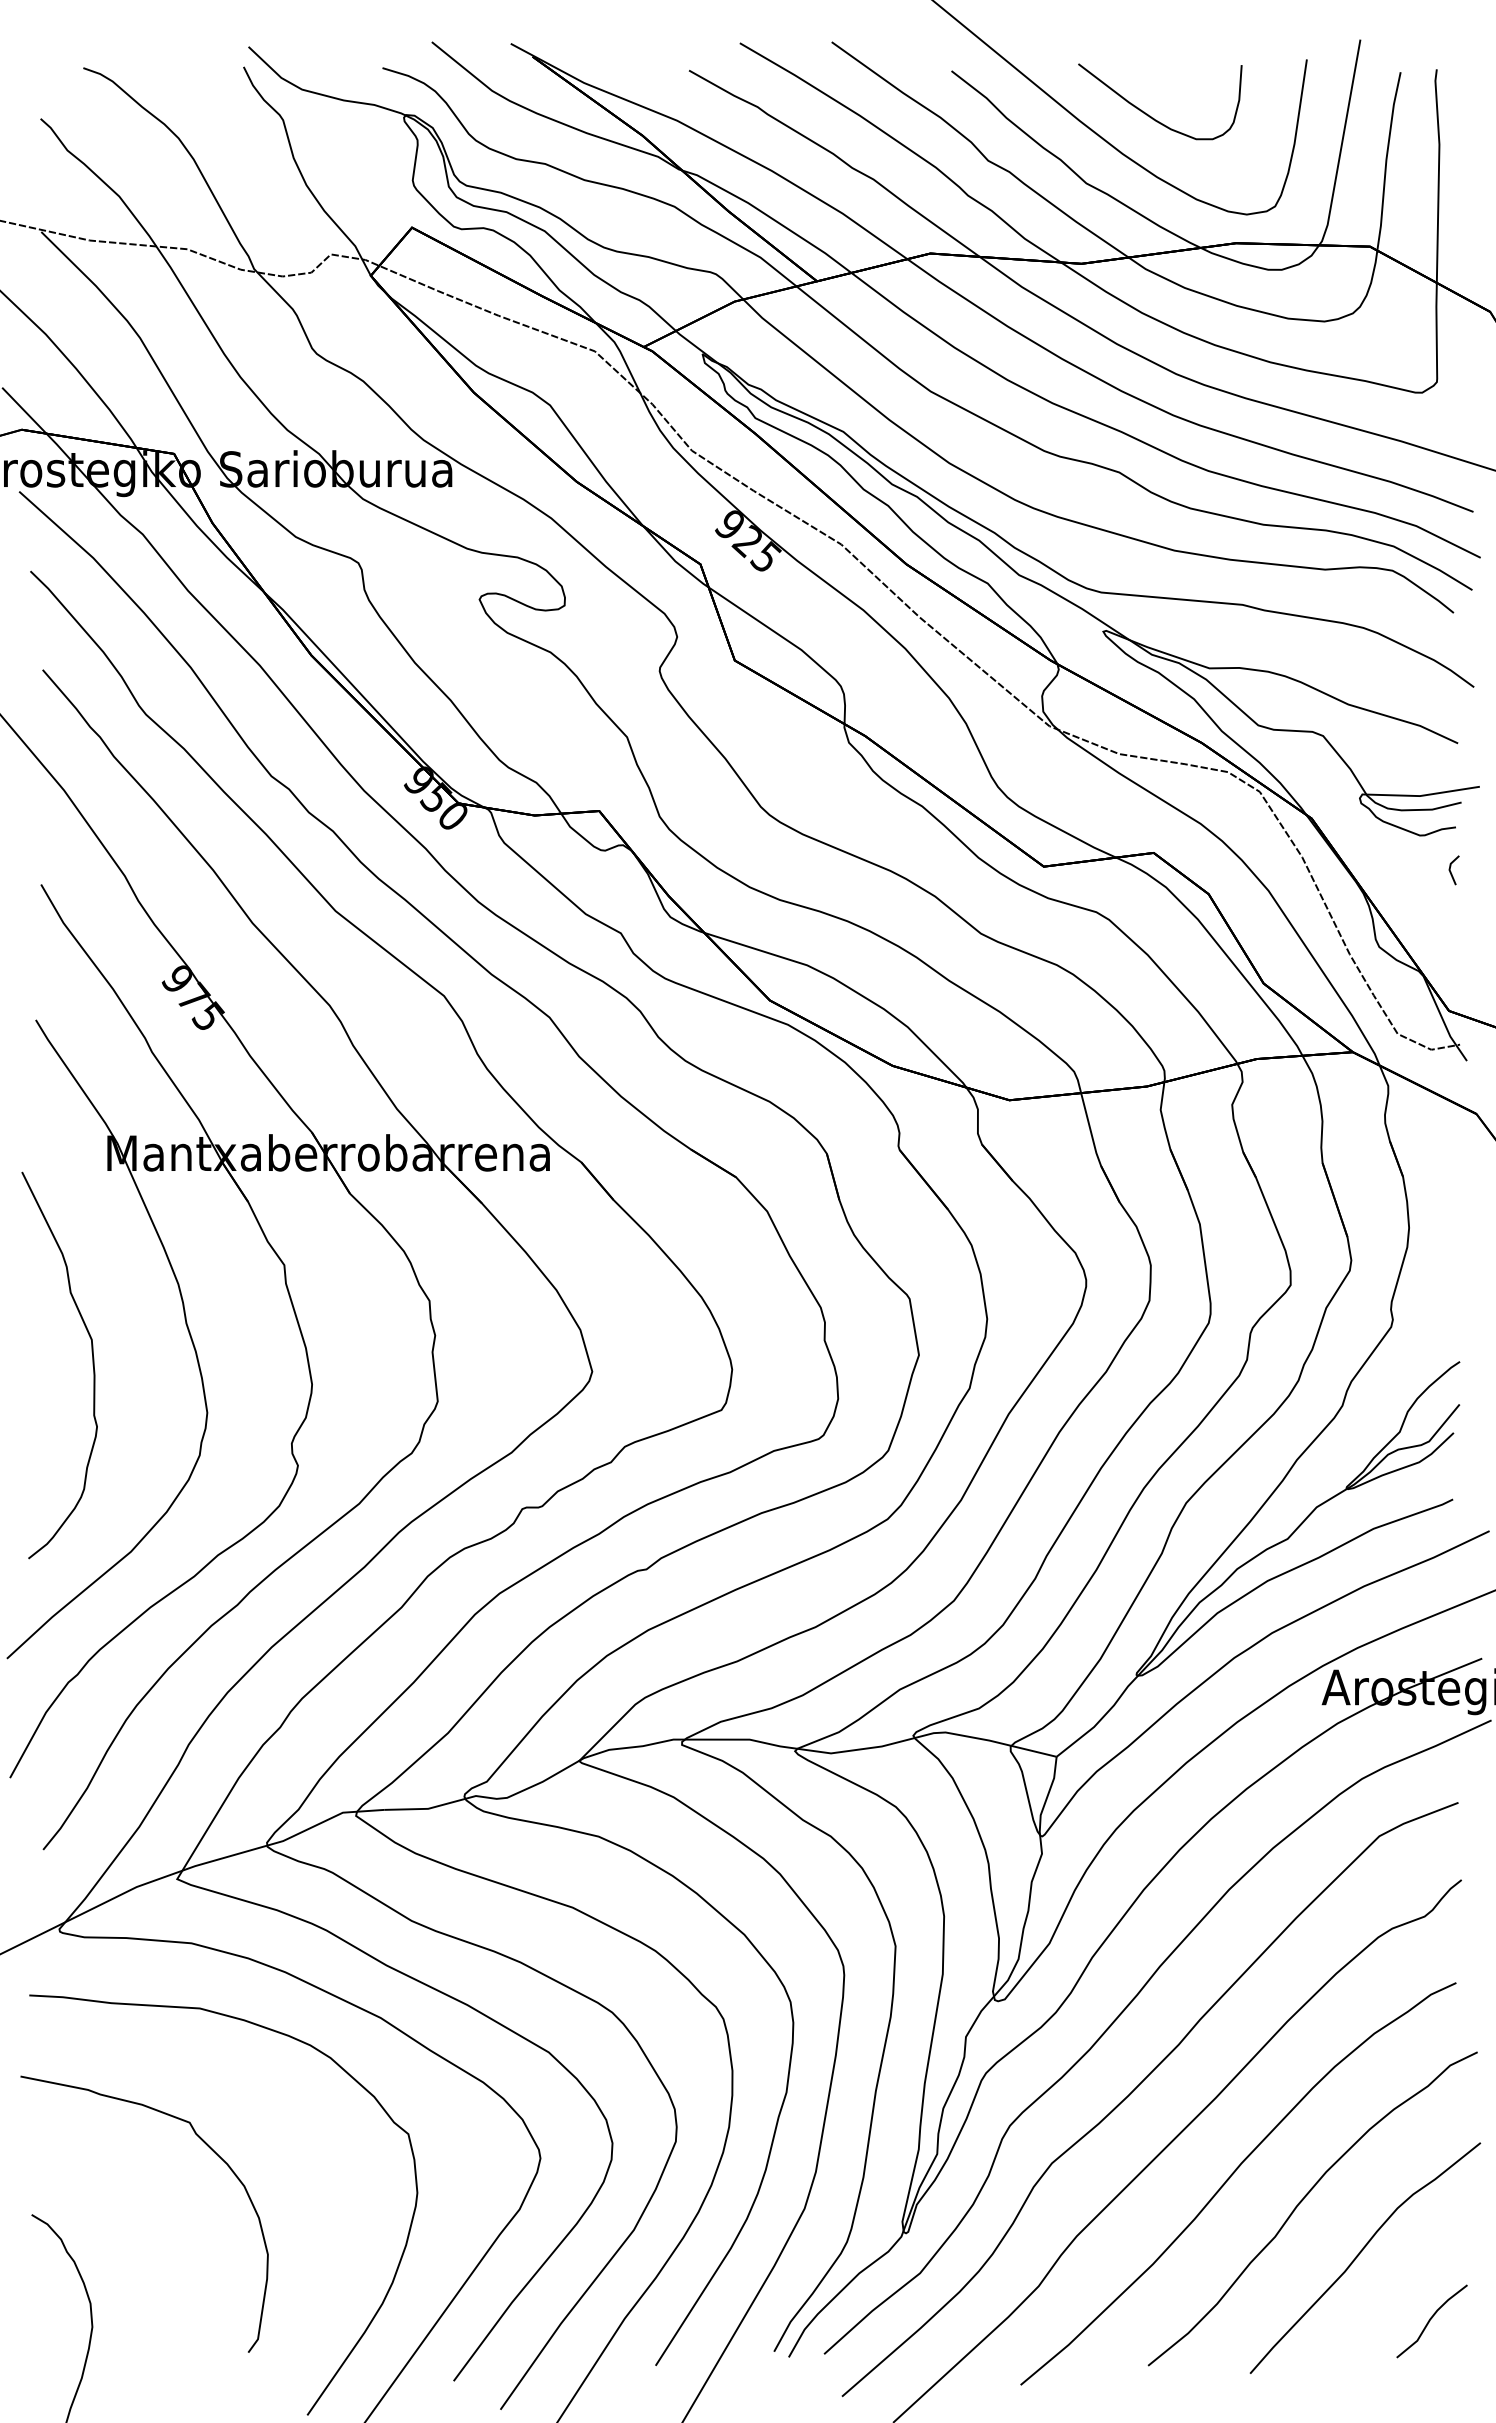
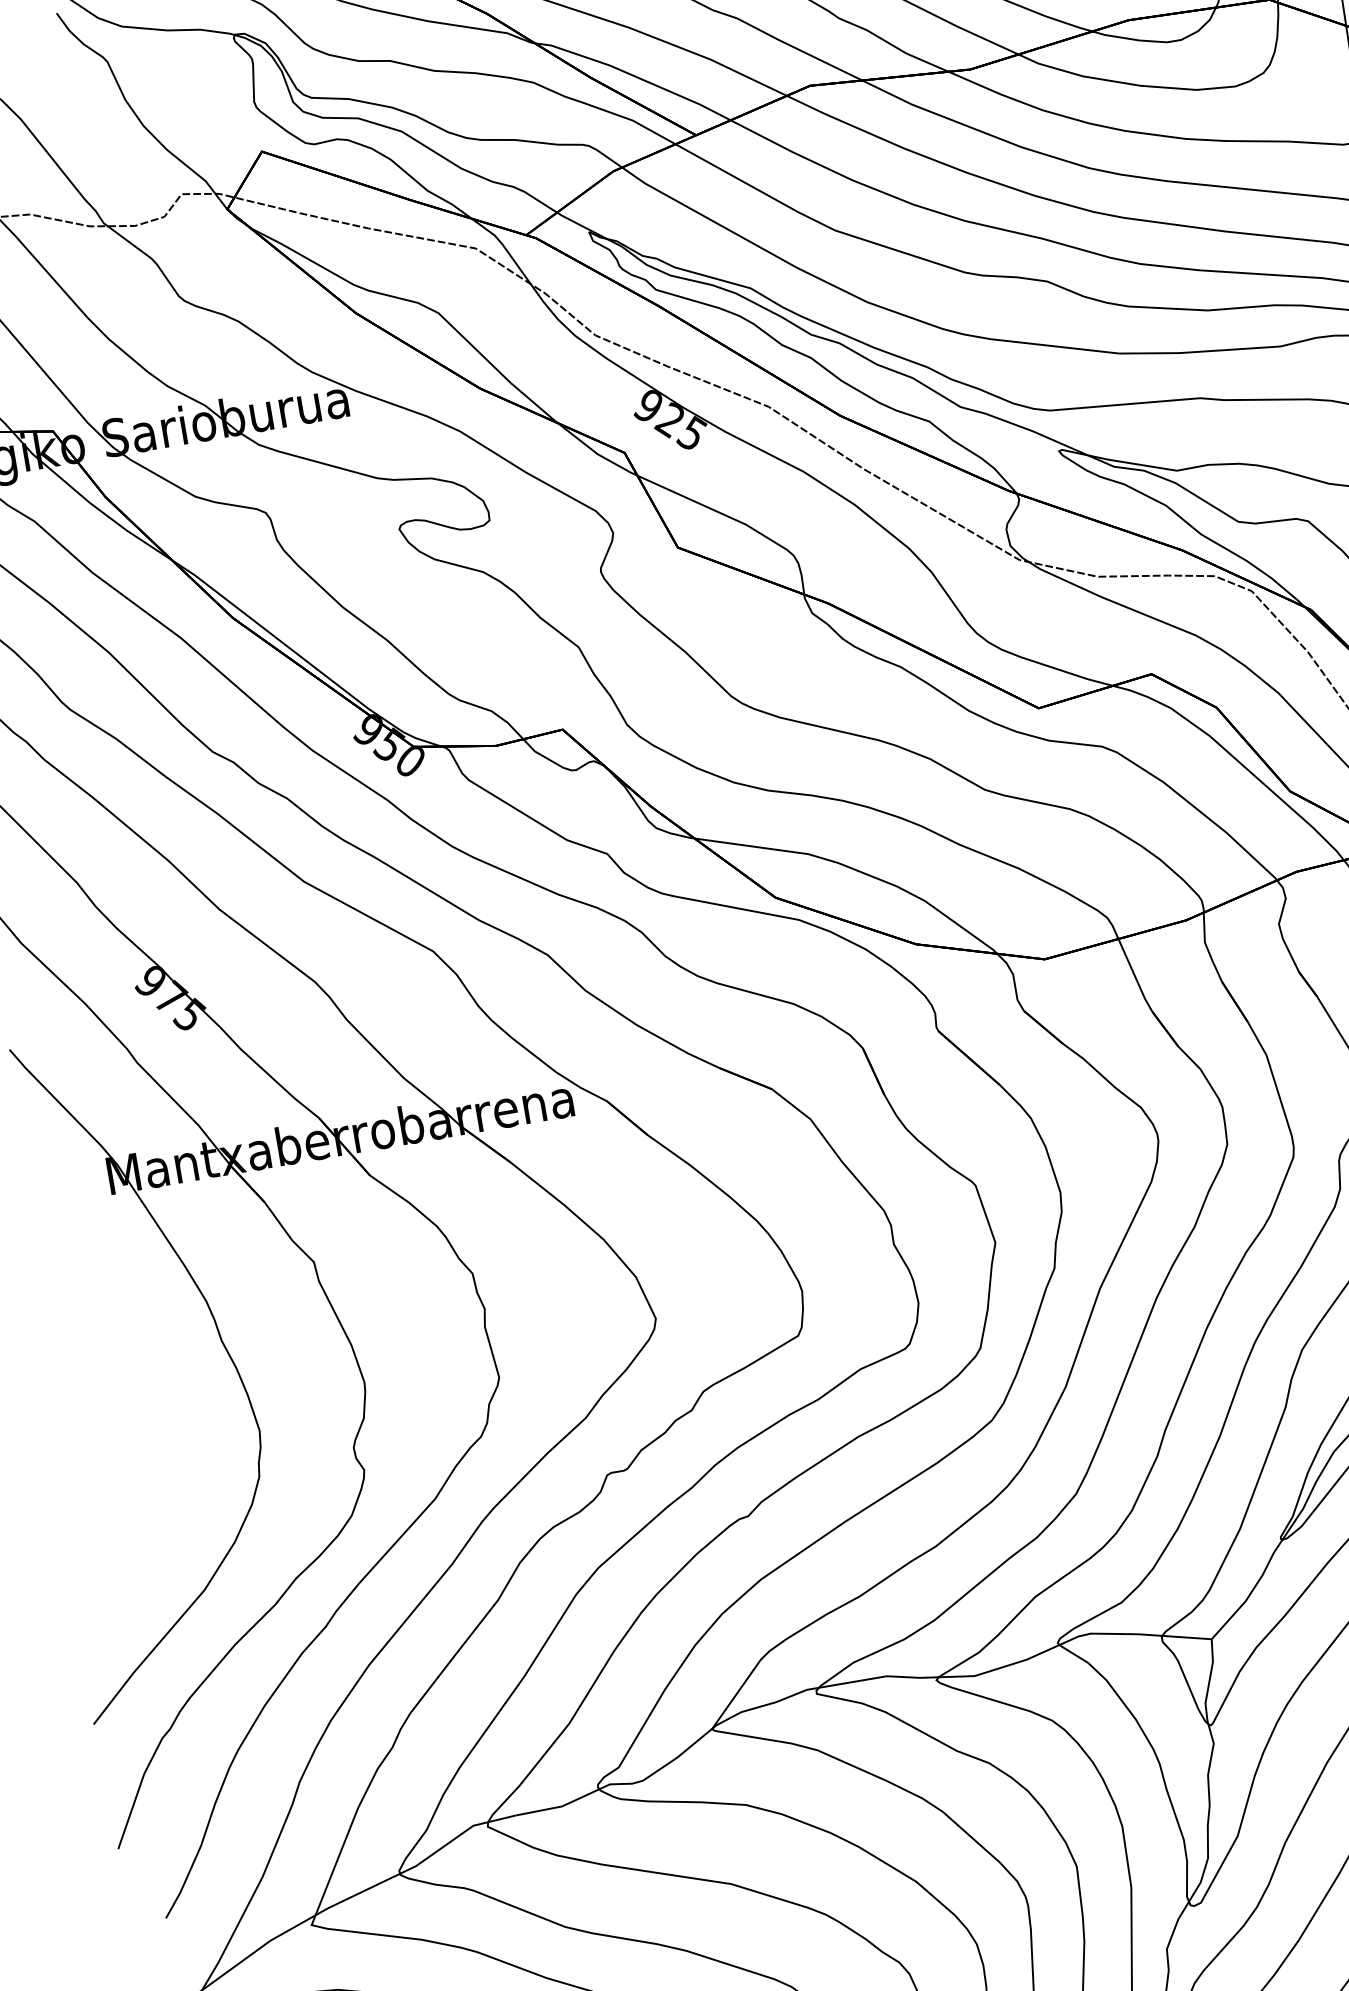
curve: (92, 1365) -> (130, 1401), removed

